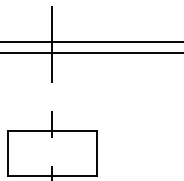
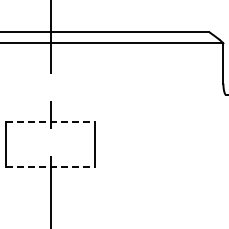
line: (52, 131) -> (50, 121), solid -> dashed
line: (52, 176) -> (50, 166), solid -> dashed

